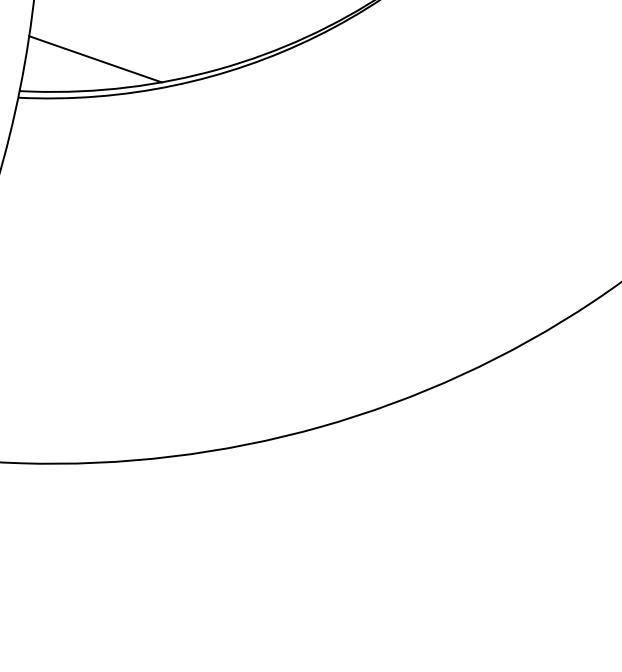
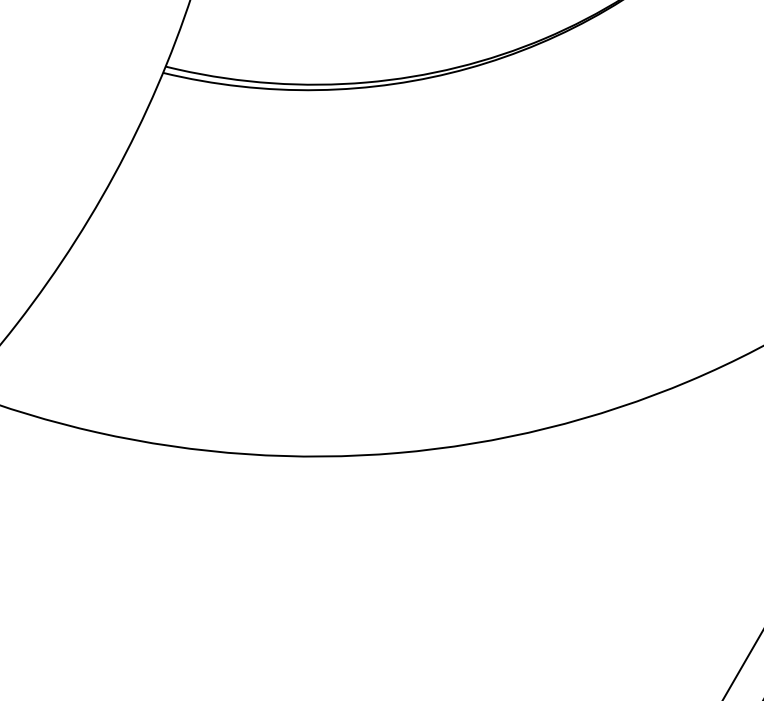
line: (94, 59) -> (245, 49), removed

